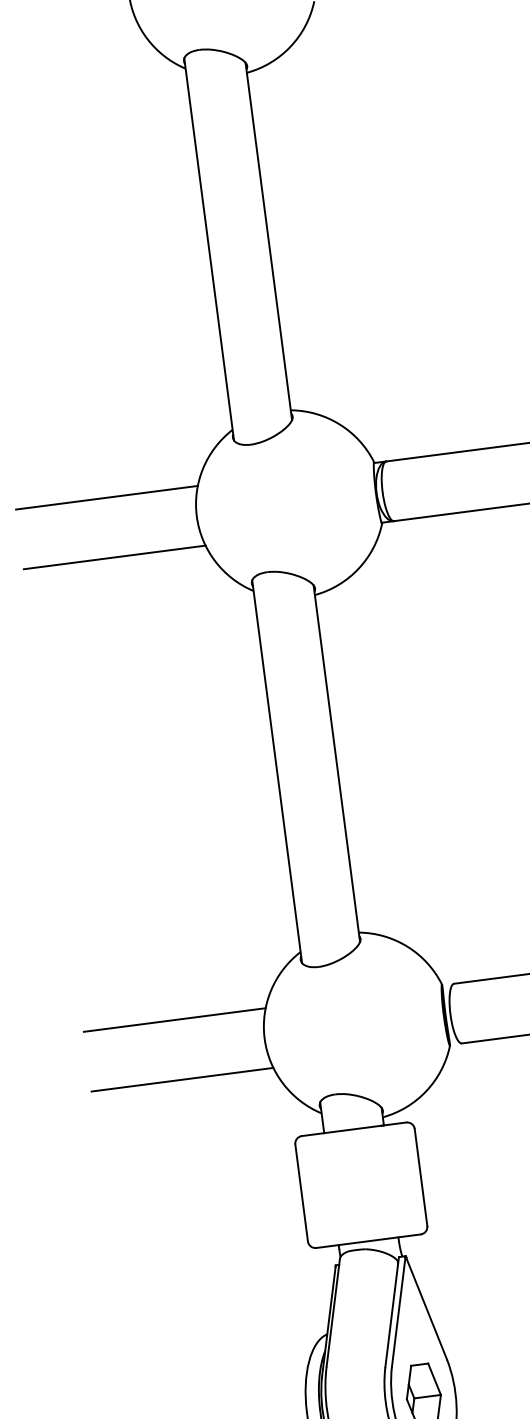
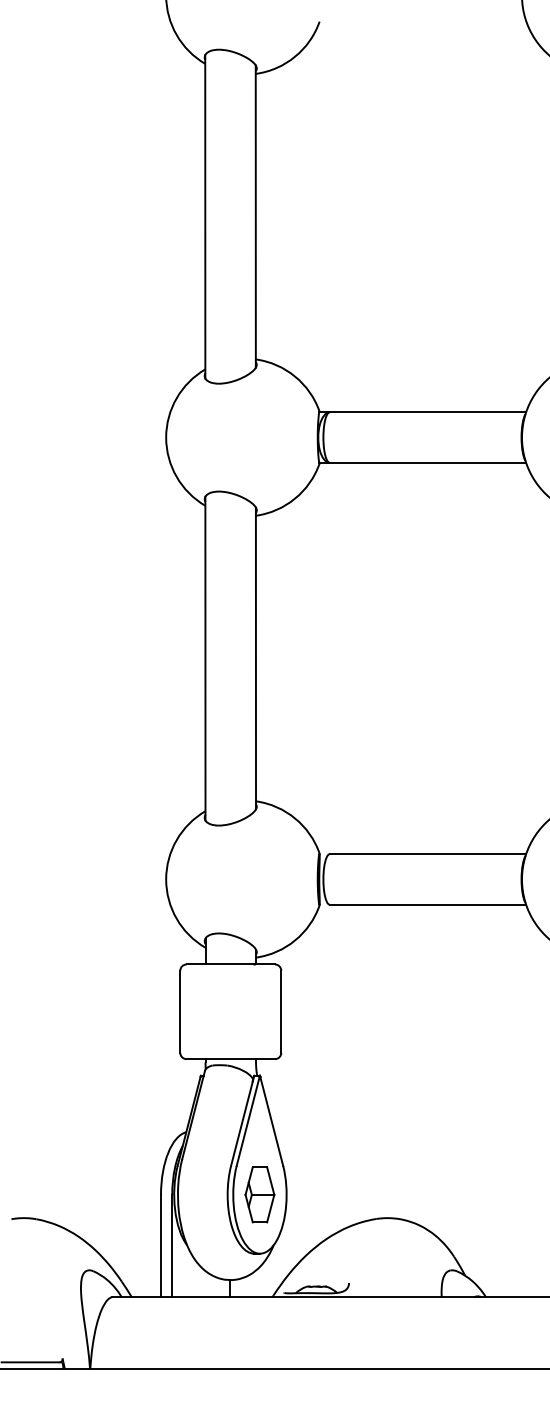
line: (107, 497) -> (93, 412), removed
line: (114, 557) -> (93, 462), removed
line: (174, 1020) -> (93, 854), removed
line: (182, 1079) -> (93, 904), removed

